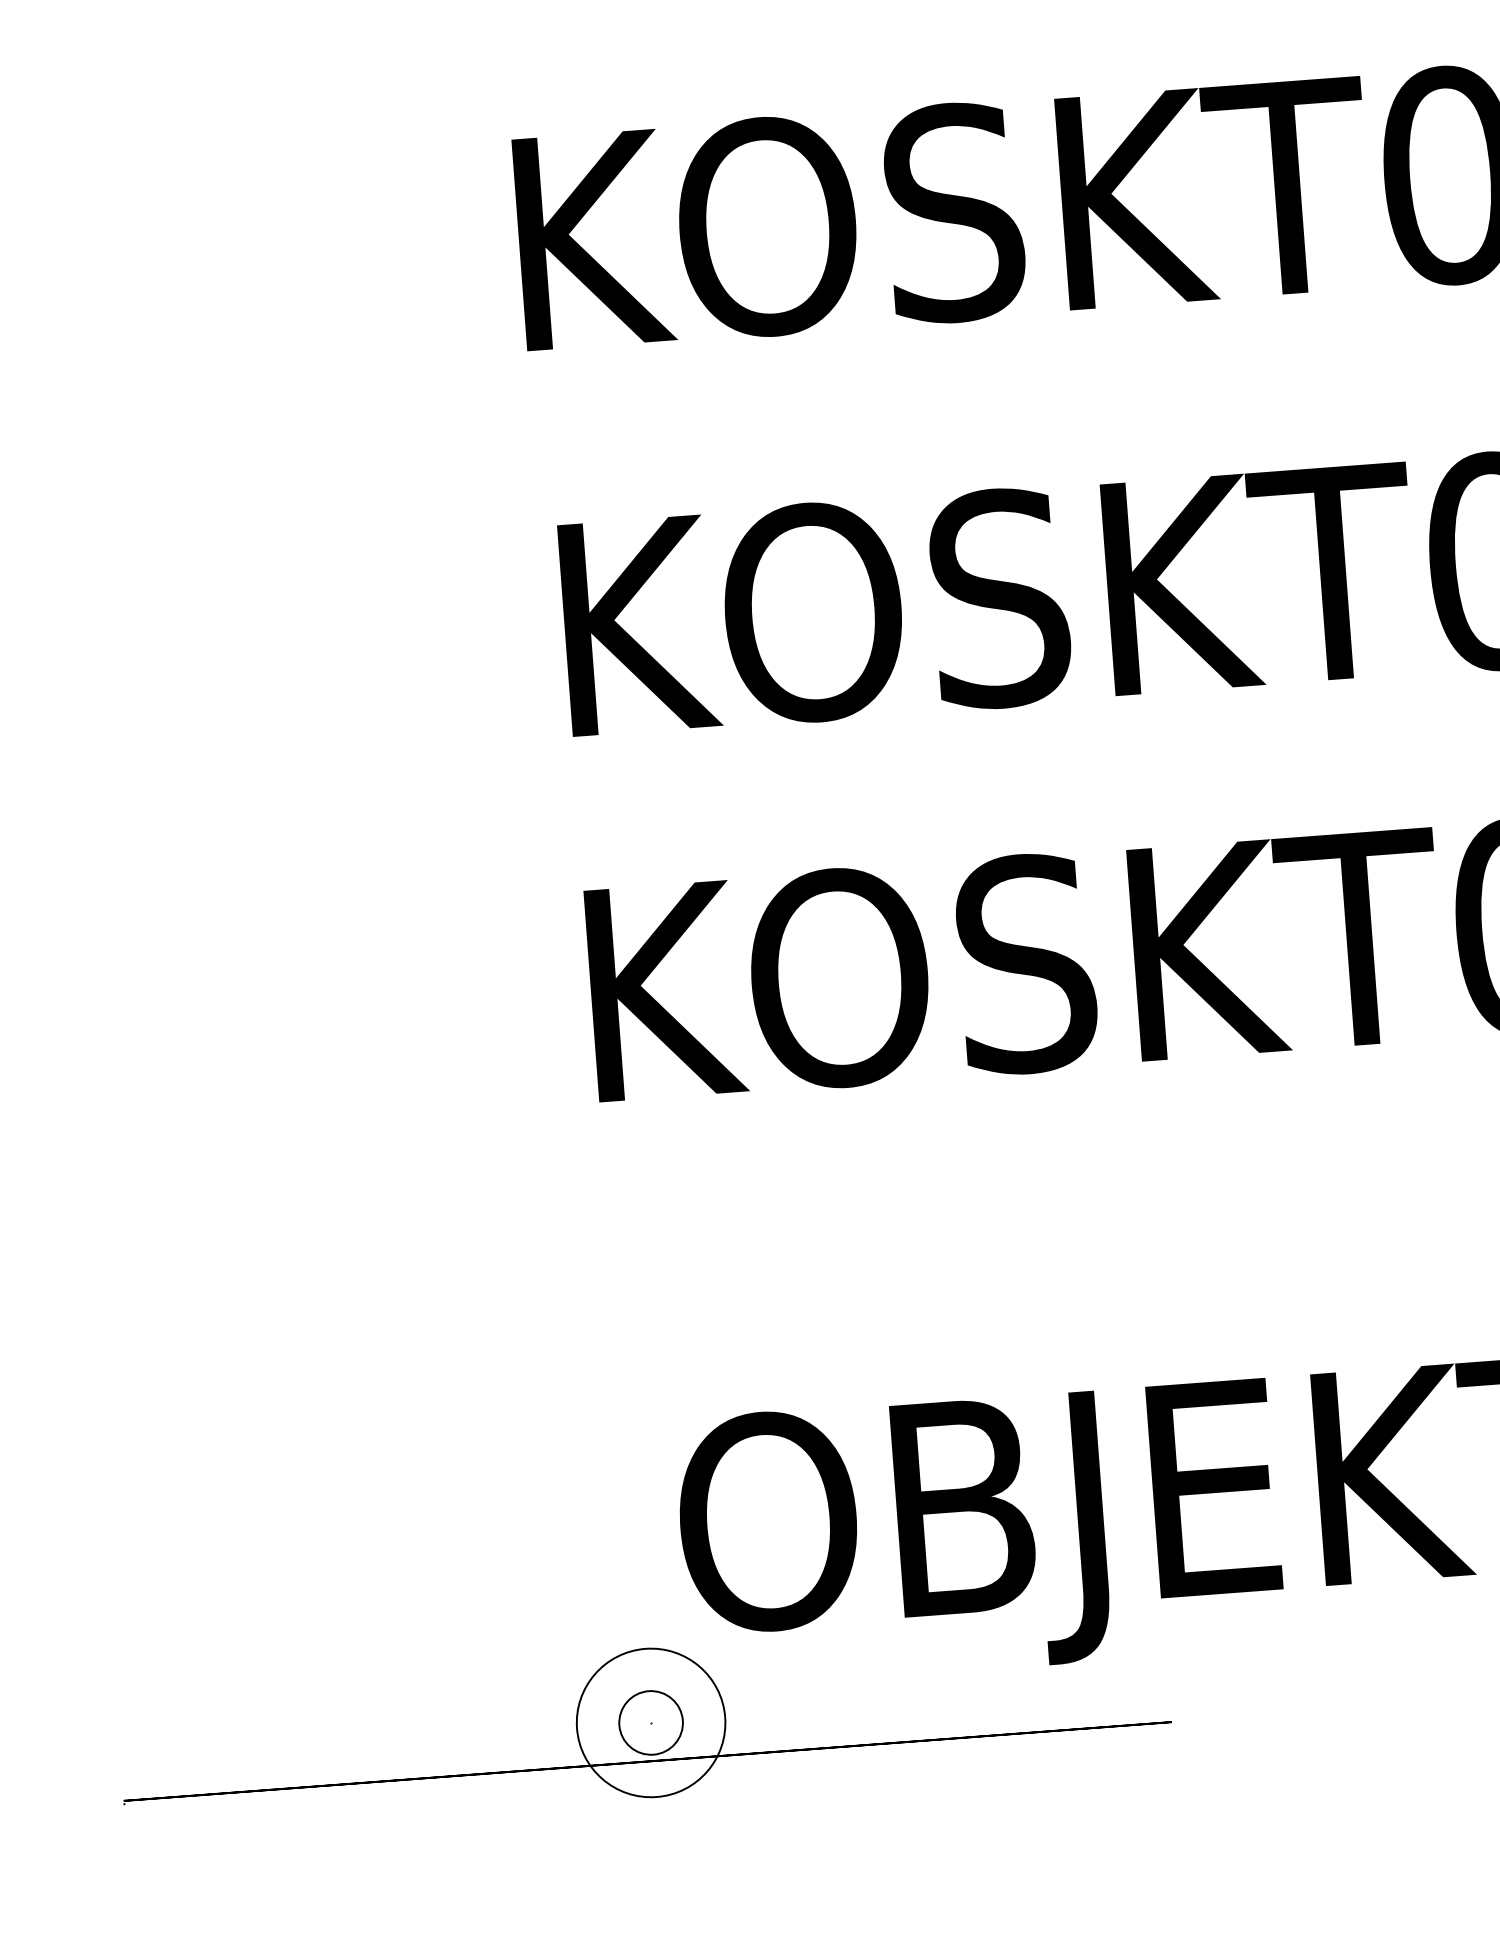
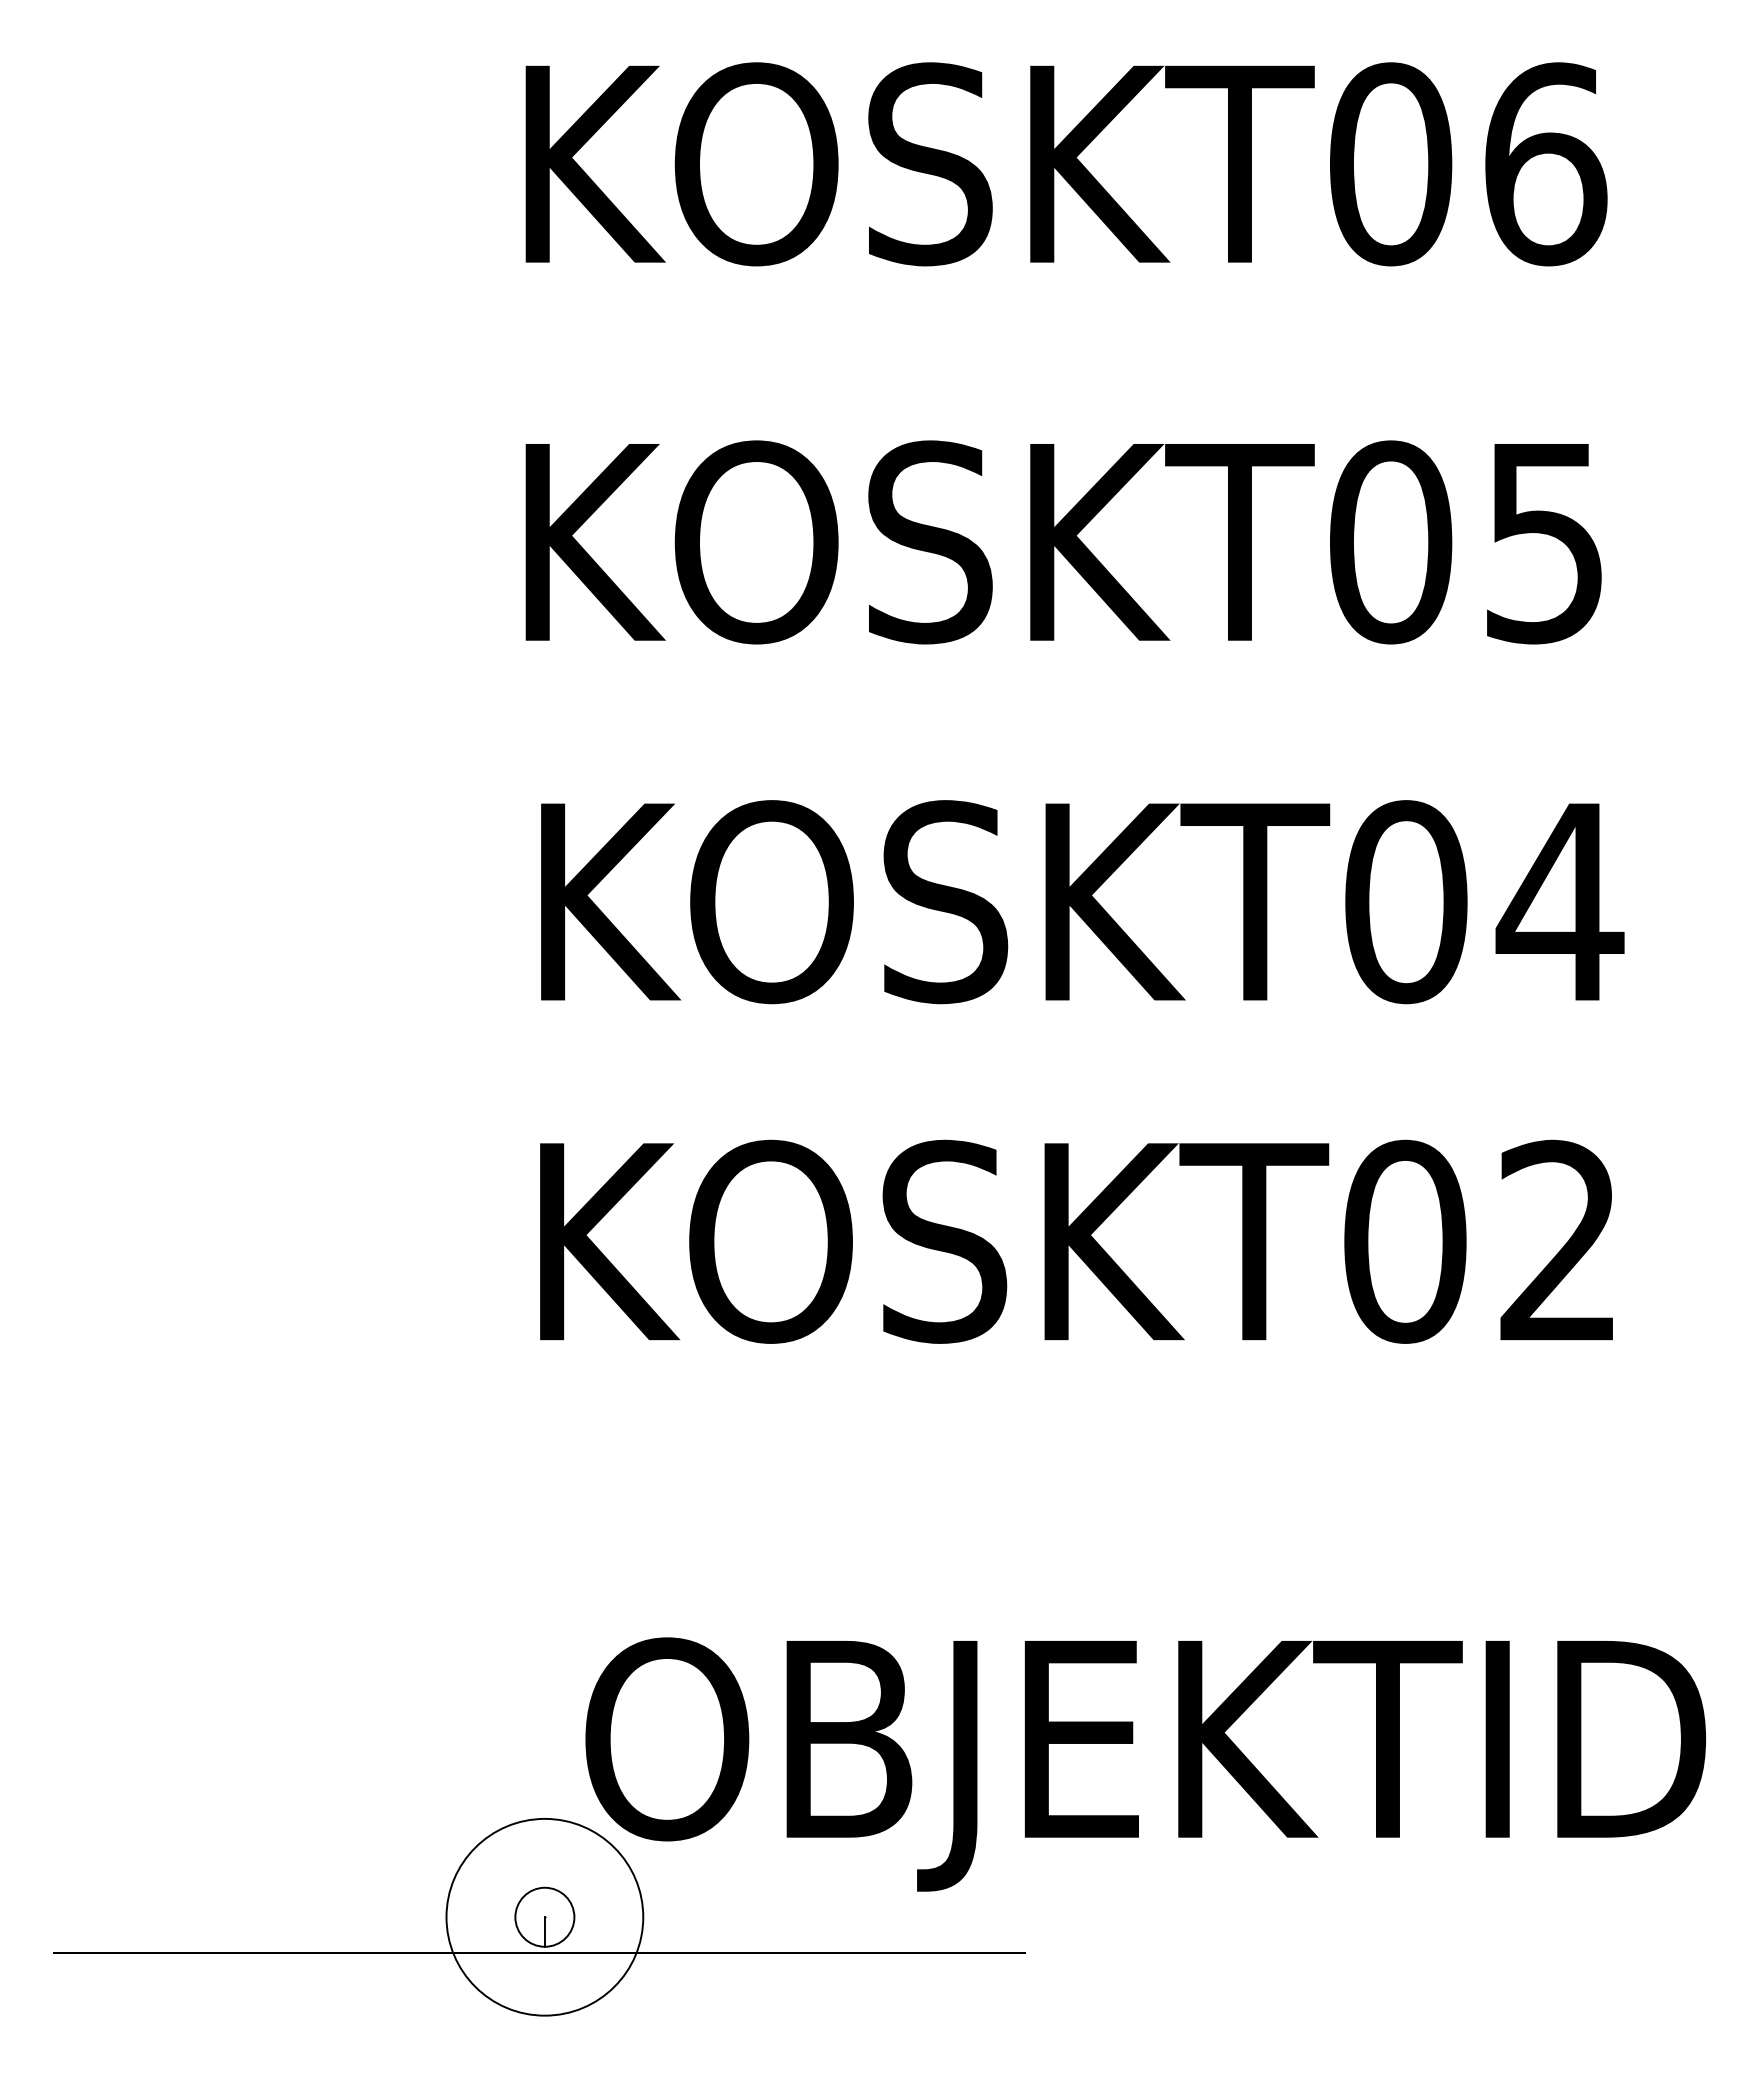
circle: (650, 1722) -> (544, 1916), size x1.43
line: (651, 1738) -> (544, 1931), added

